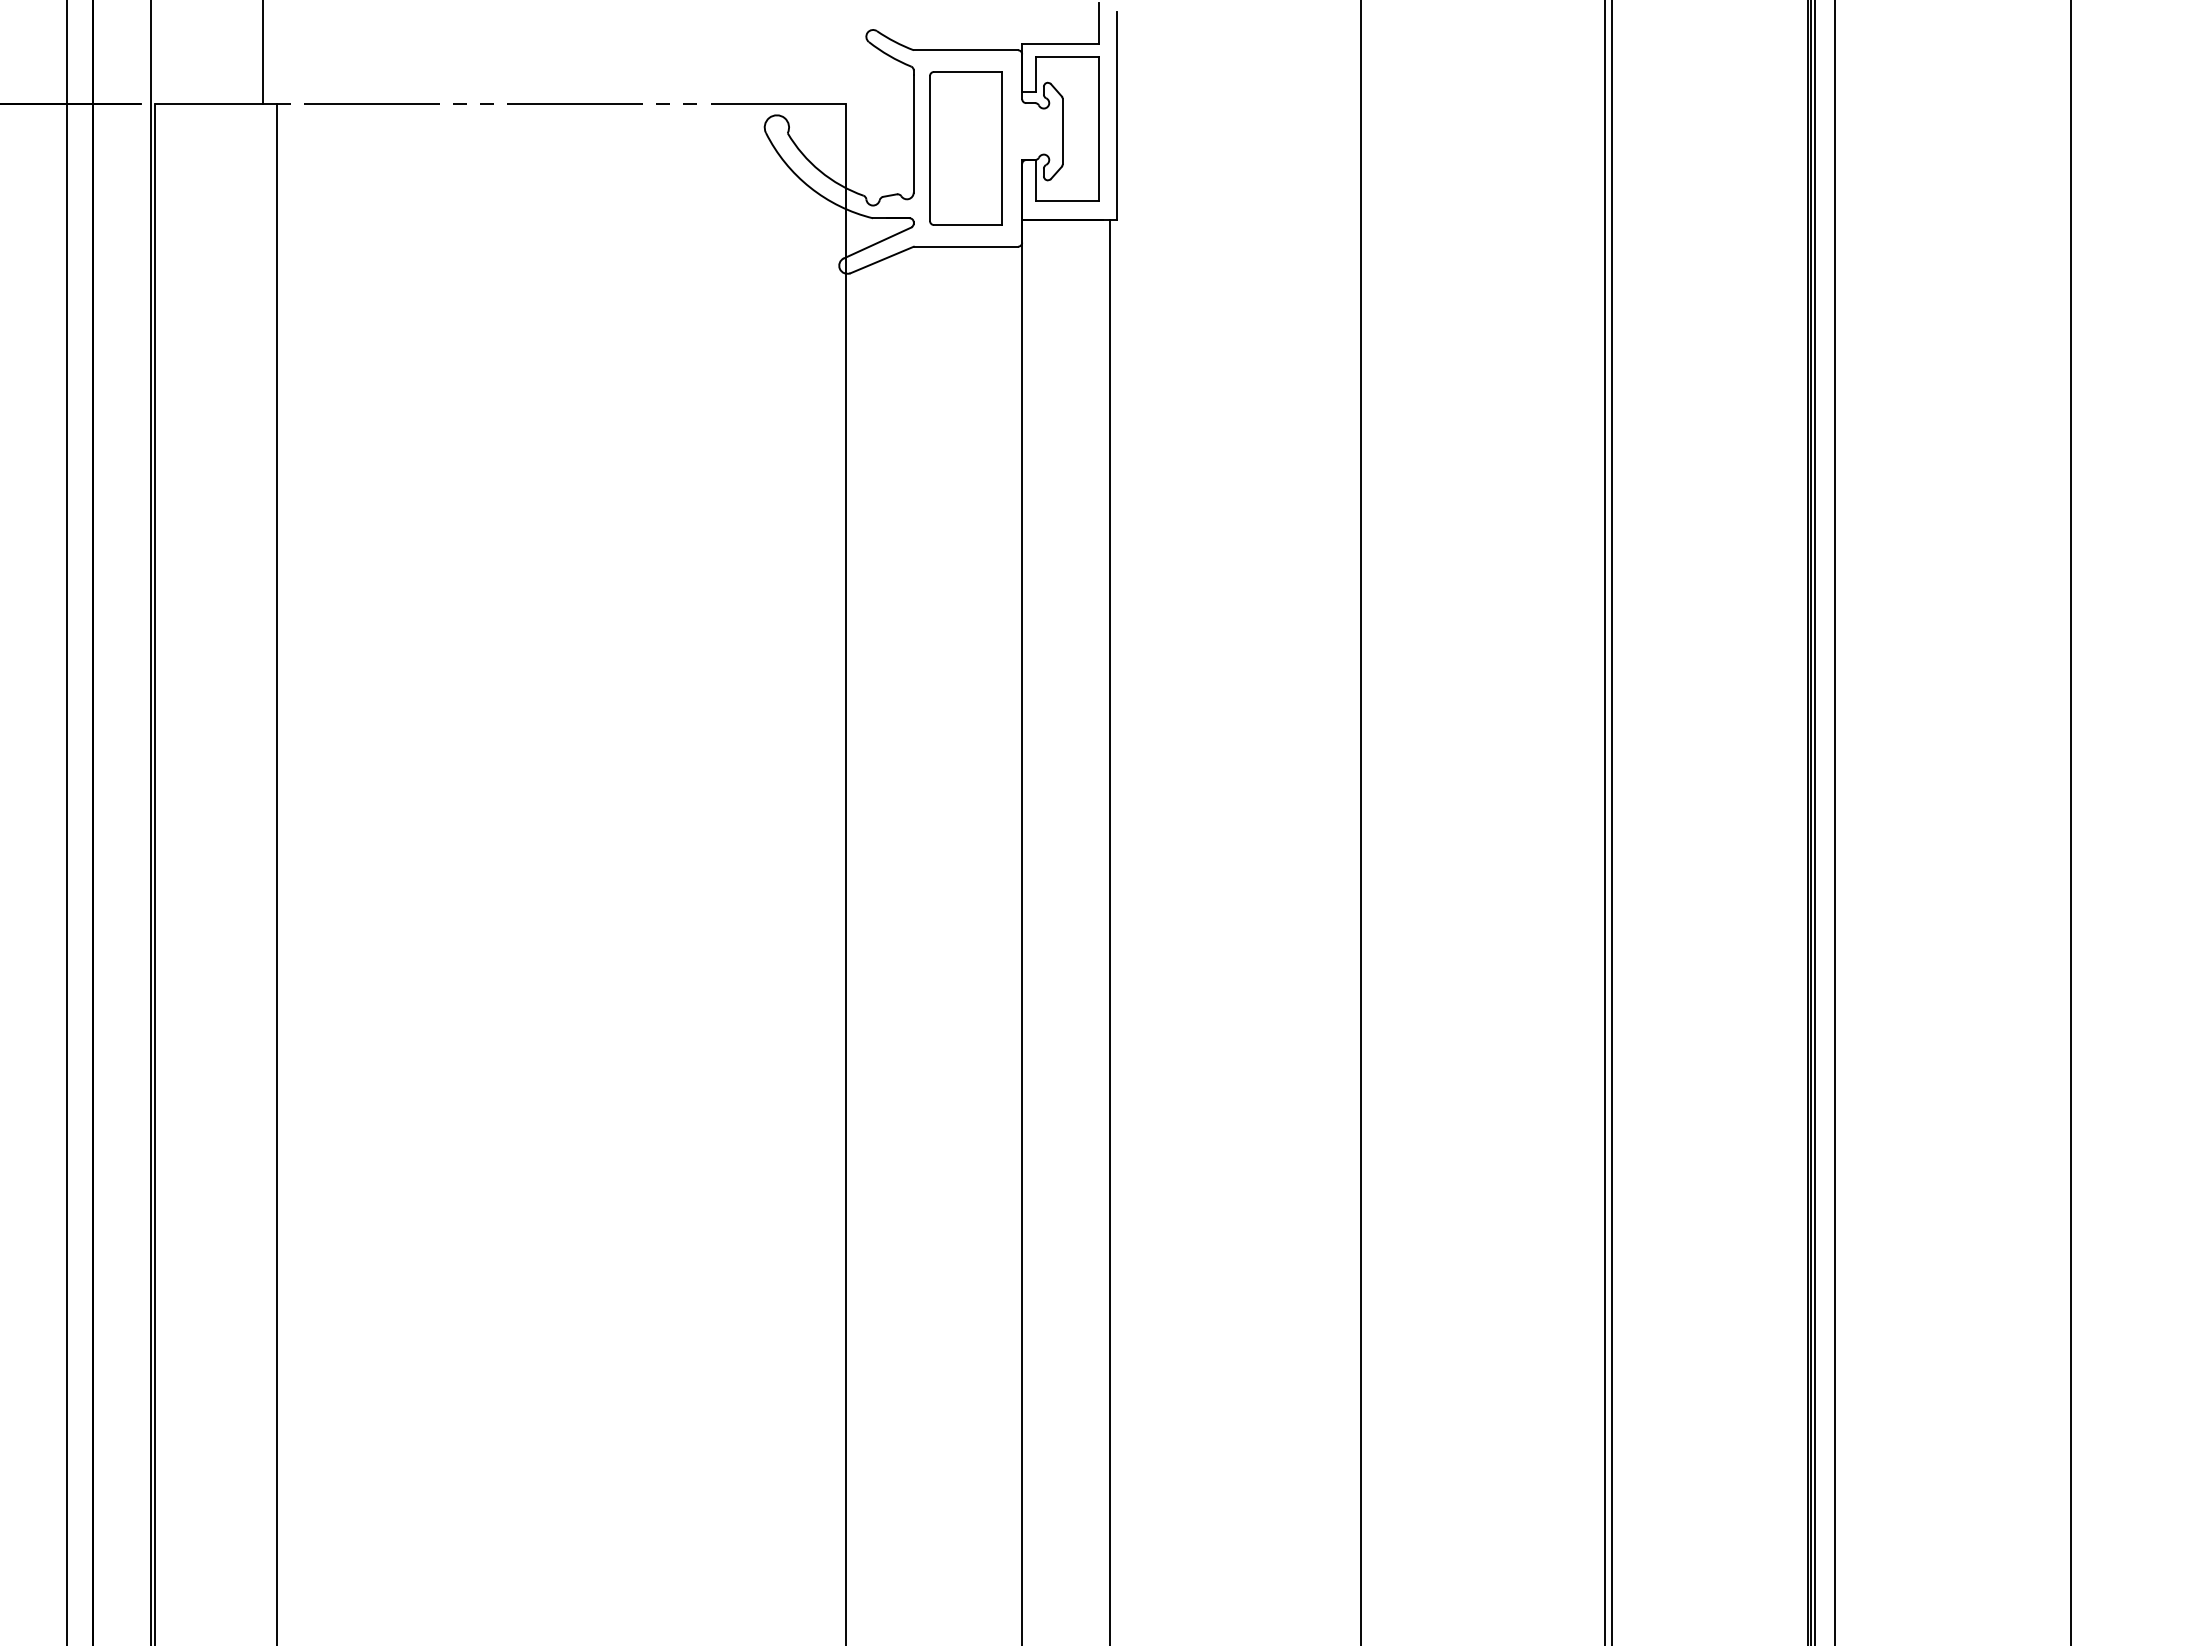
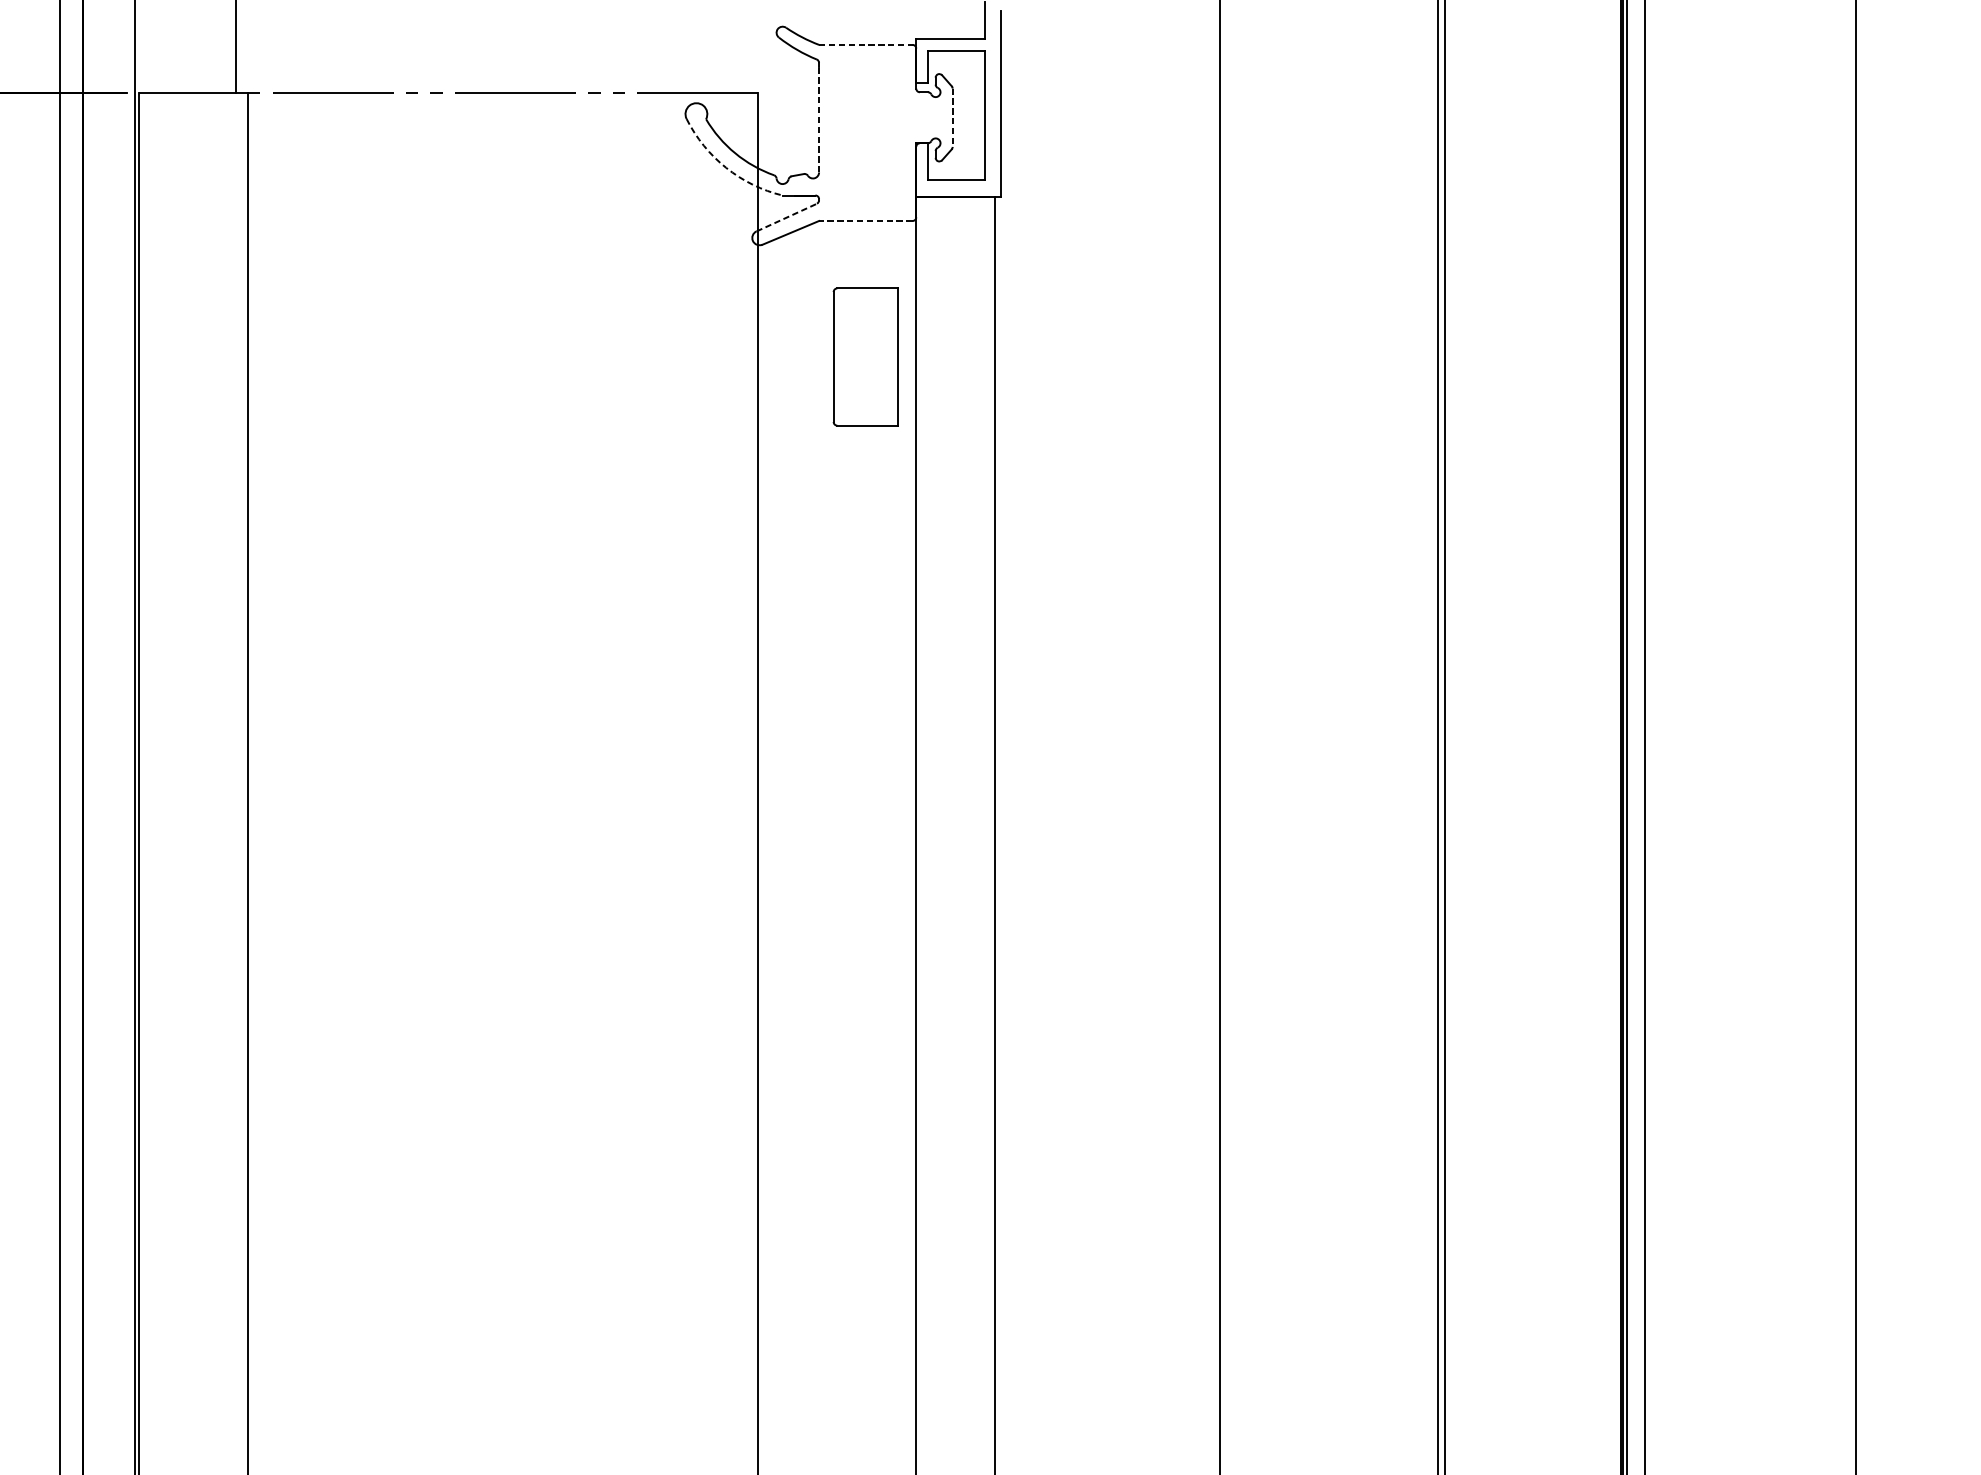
line: (966, 50) -> (866, 45), solid -> dashed
line: (1062, 131) -> (952, 117), solid -> dashed
line: (913, 133) -> (818, 119), solid -> dashed
part: (965, 148) -> (865, 357), moved
arc: (810, 187) -> (726, 167), solid -> dashed
line: (878, 242) -> (787, 217), solid -> dashed
line: (965, 246) -> (865, 220), solid -> dashed

